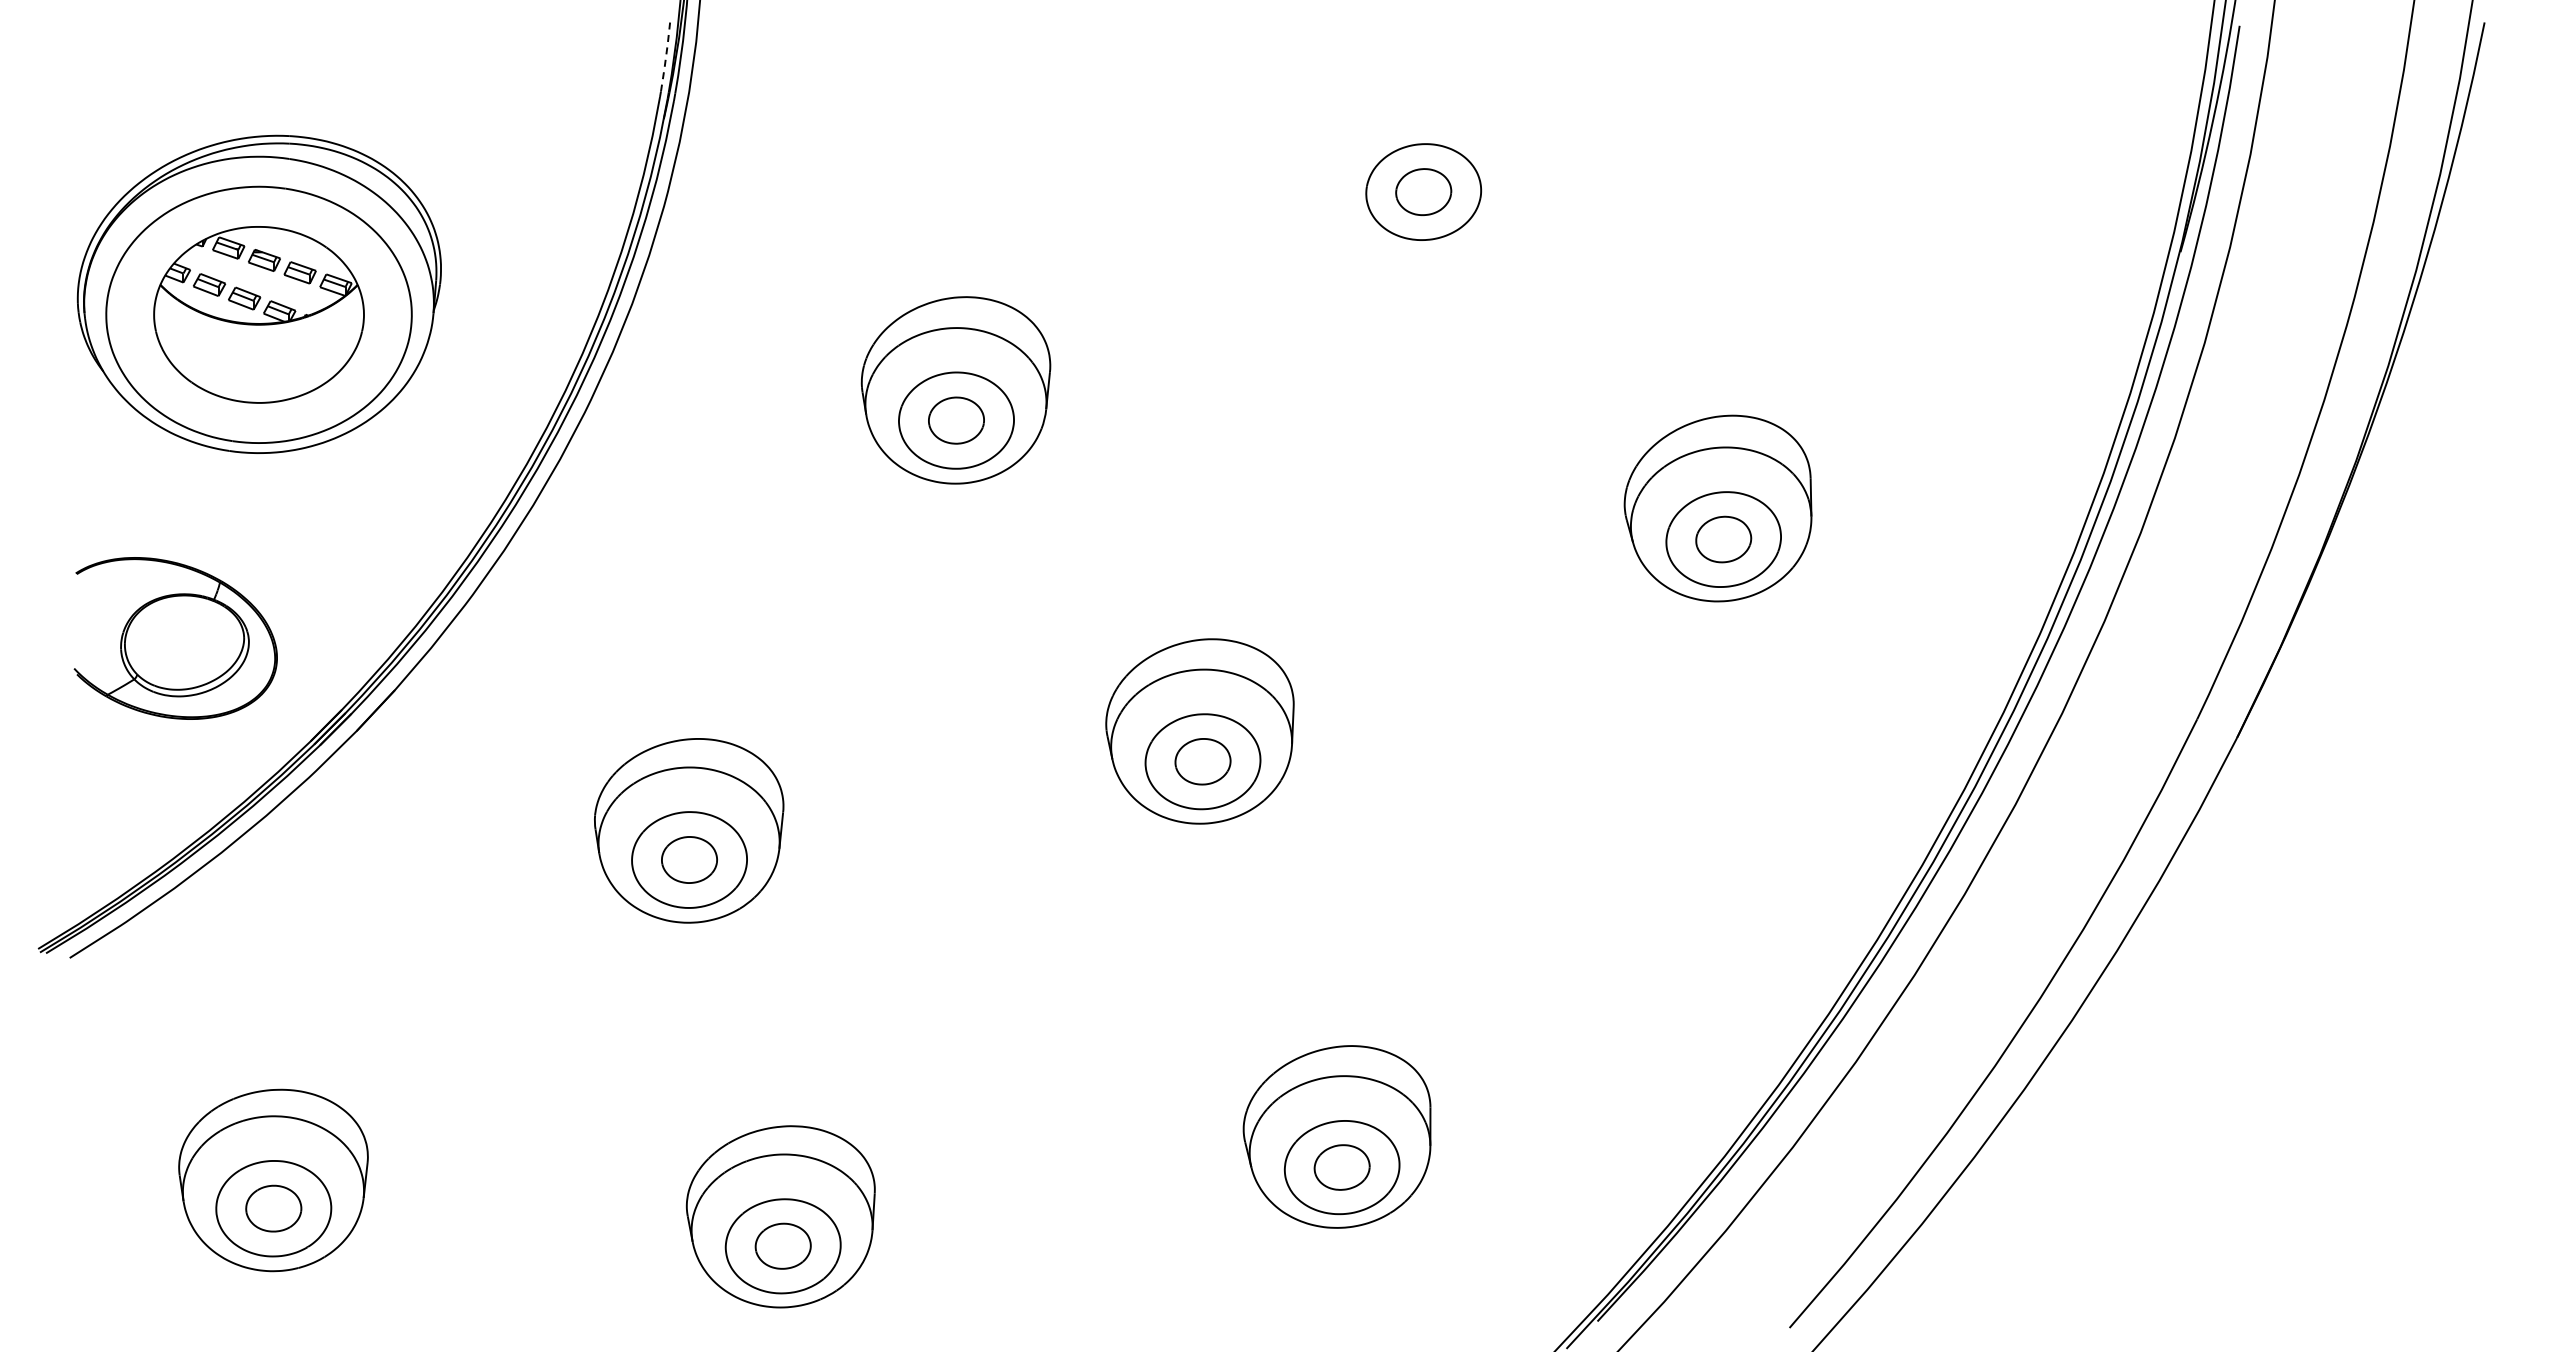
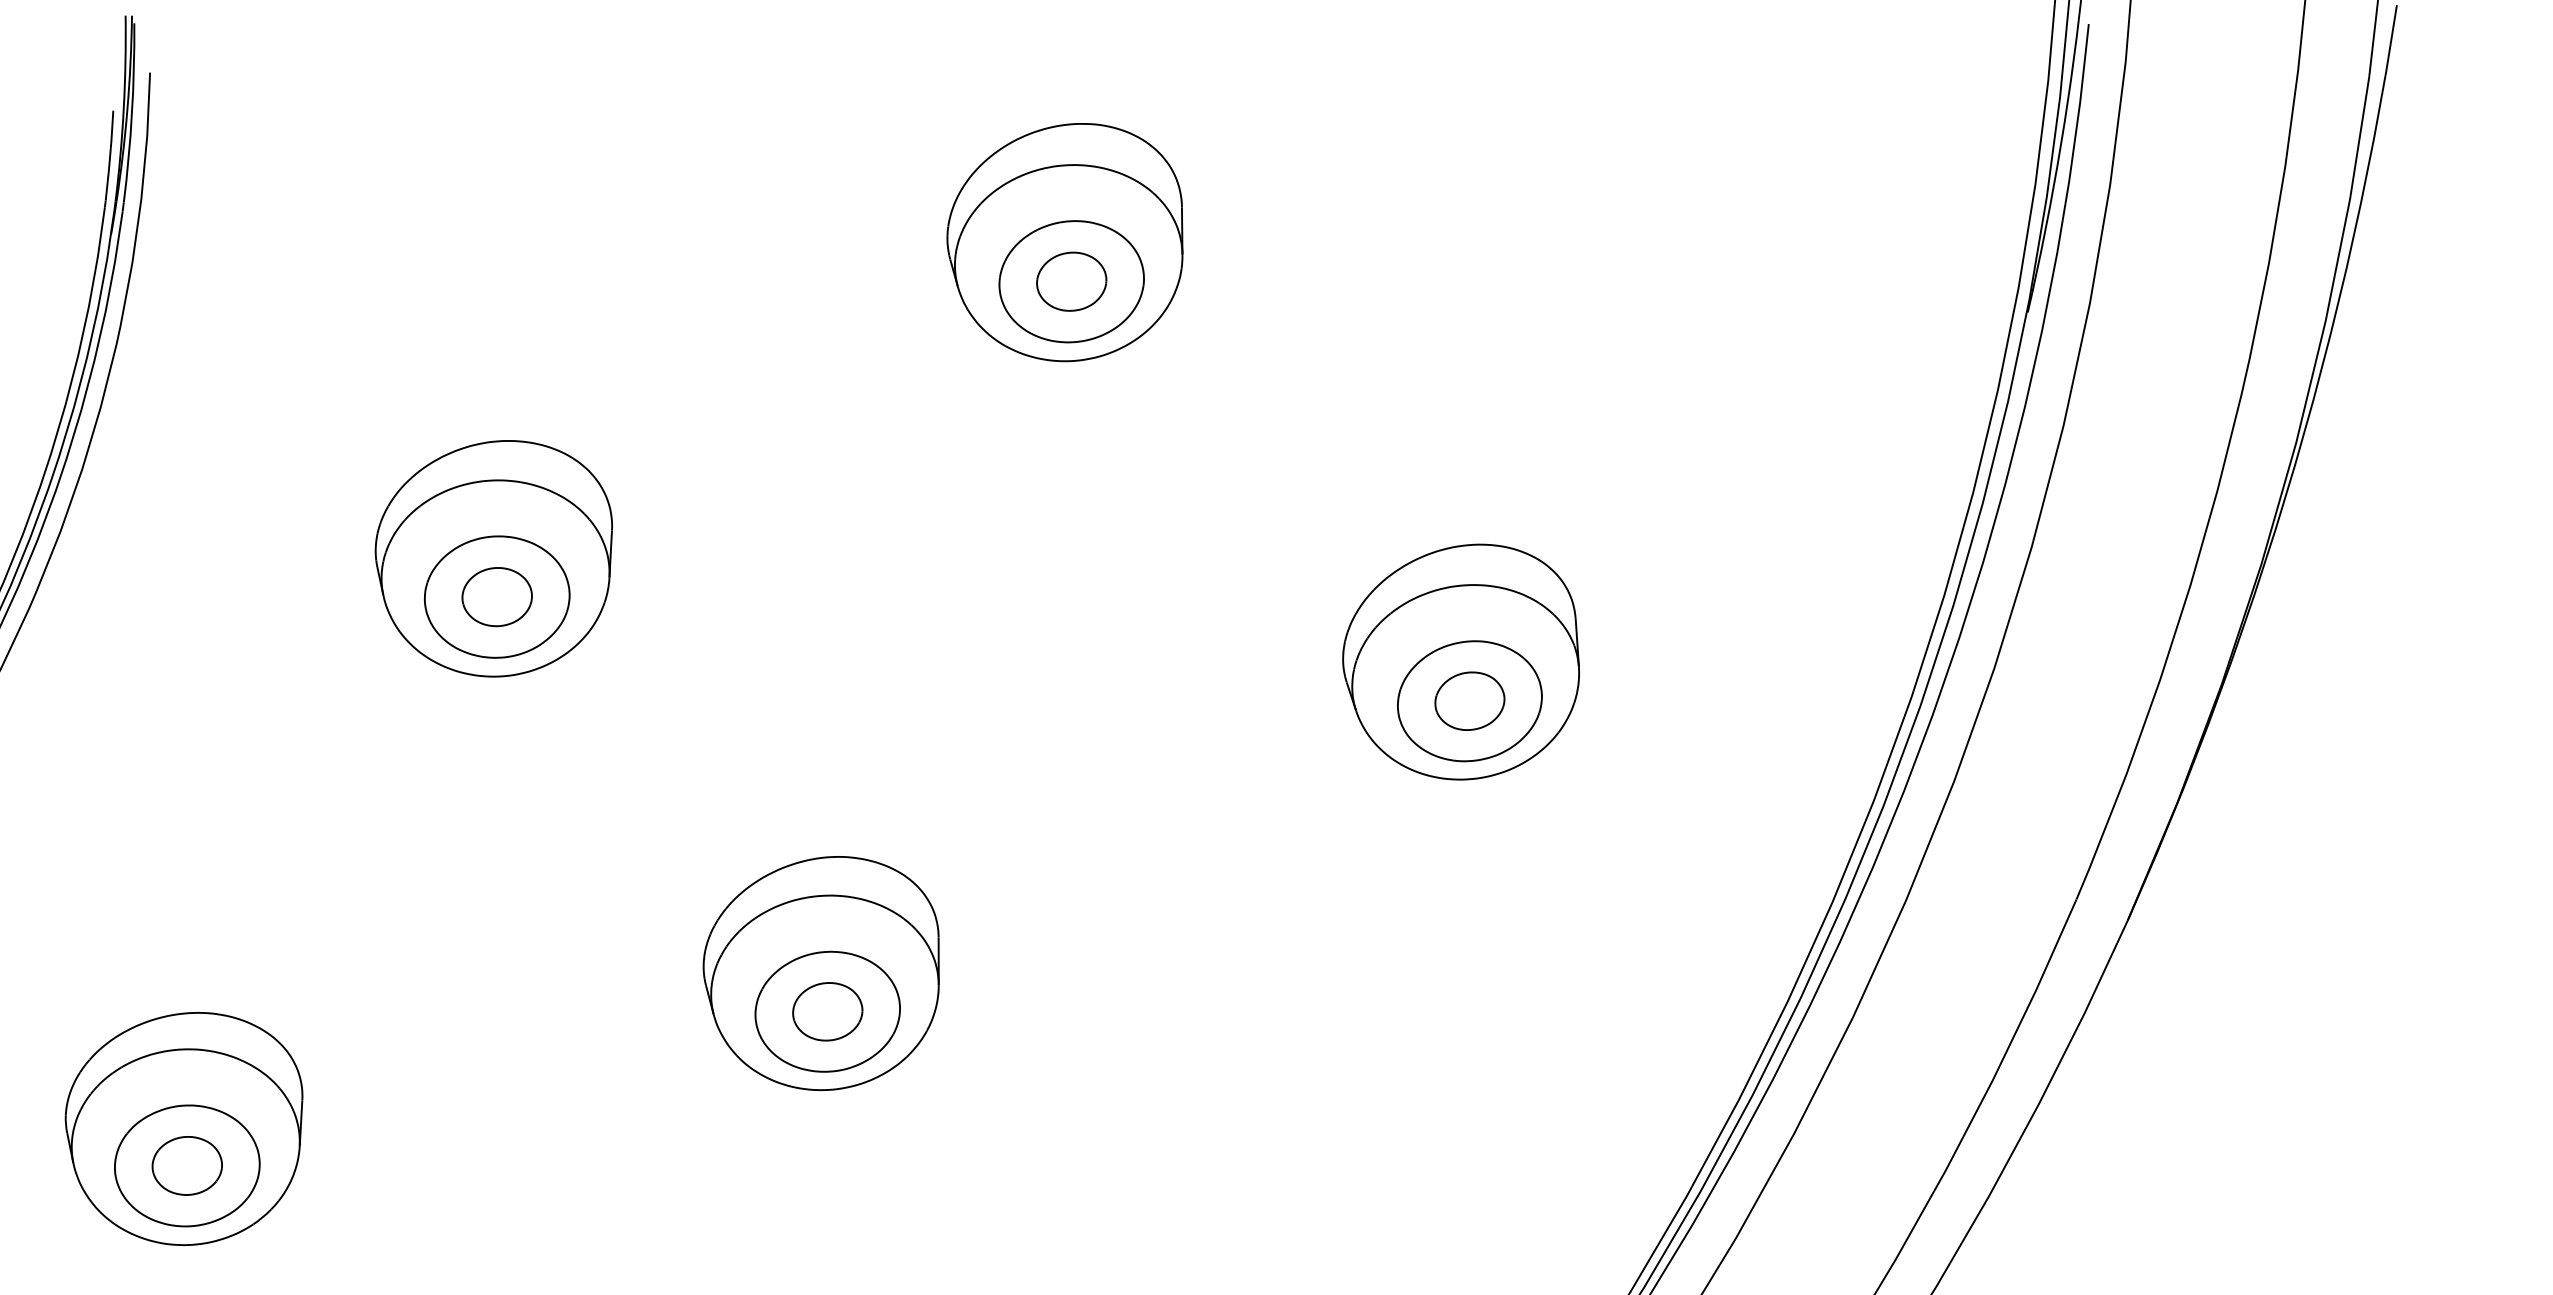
line: (666, 56) -> (110, 156), dashed -> solid
part: (1419, 160) -> (1064, 242), added

